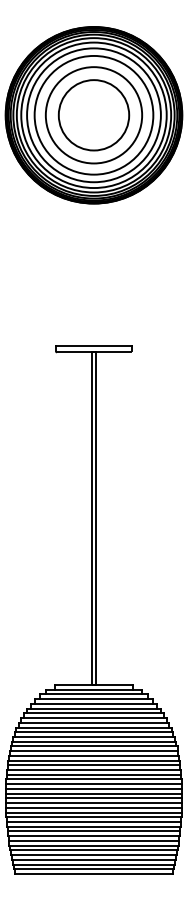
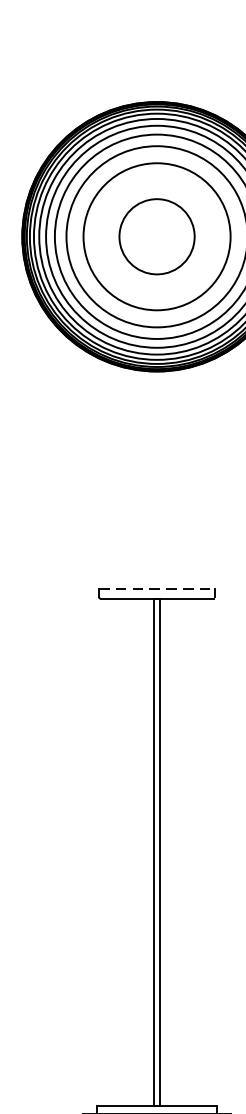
circle: (93, 115) -> (156, 237), size x0.7
line: (94, 346) -> (157, 589), solid -> dashed

